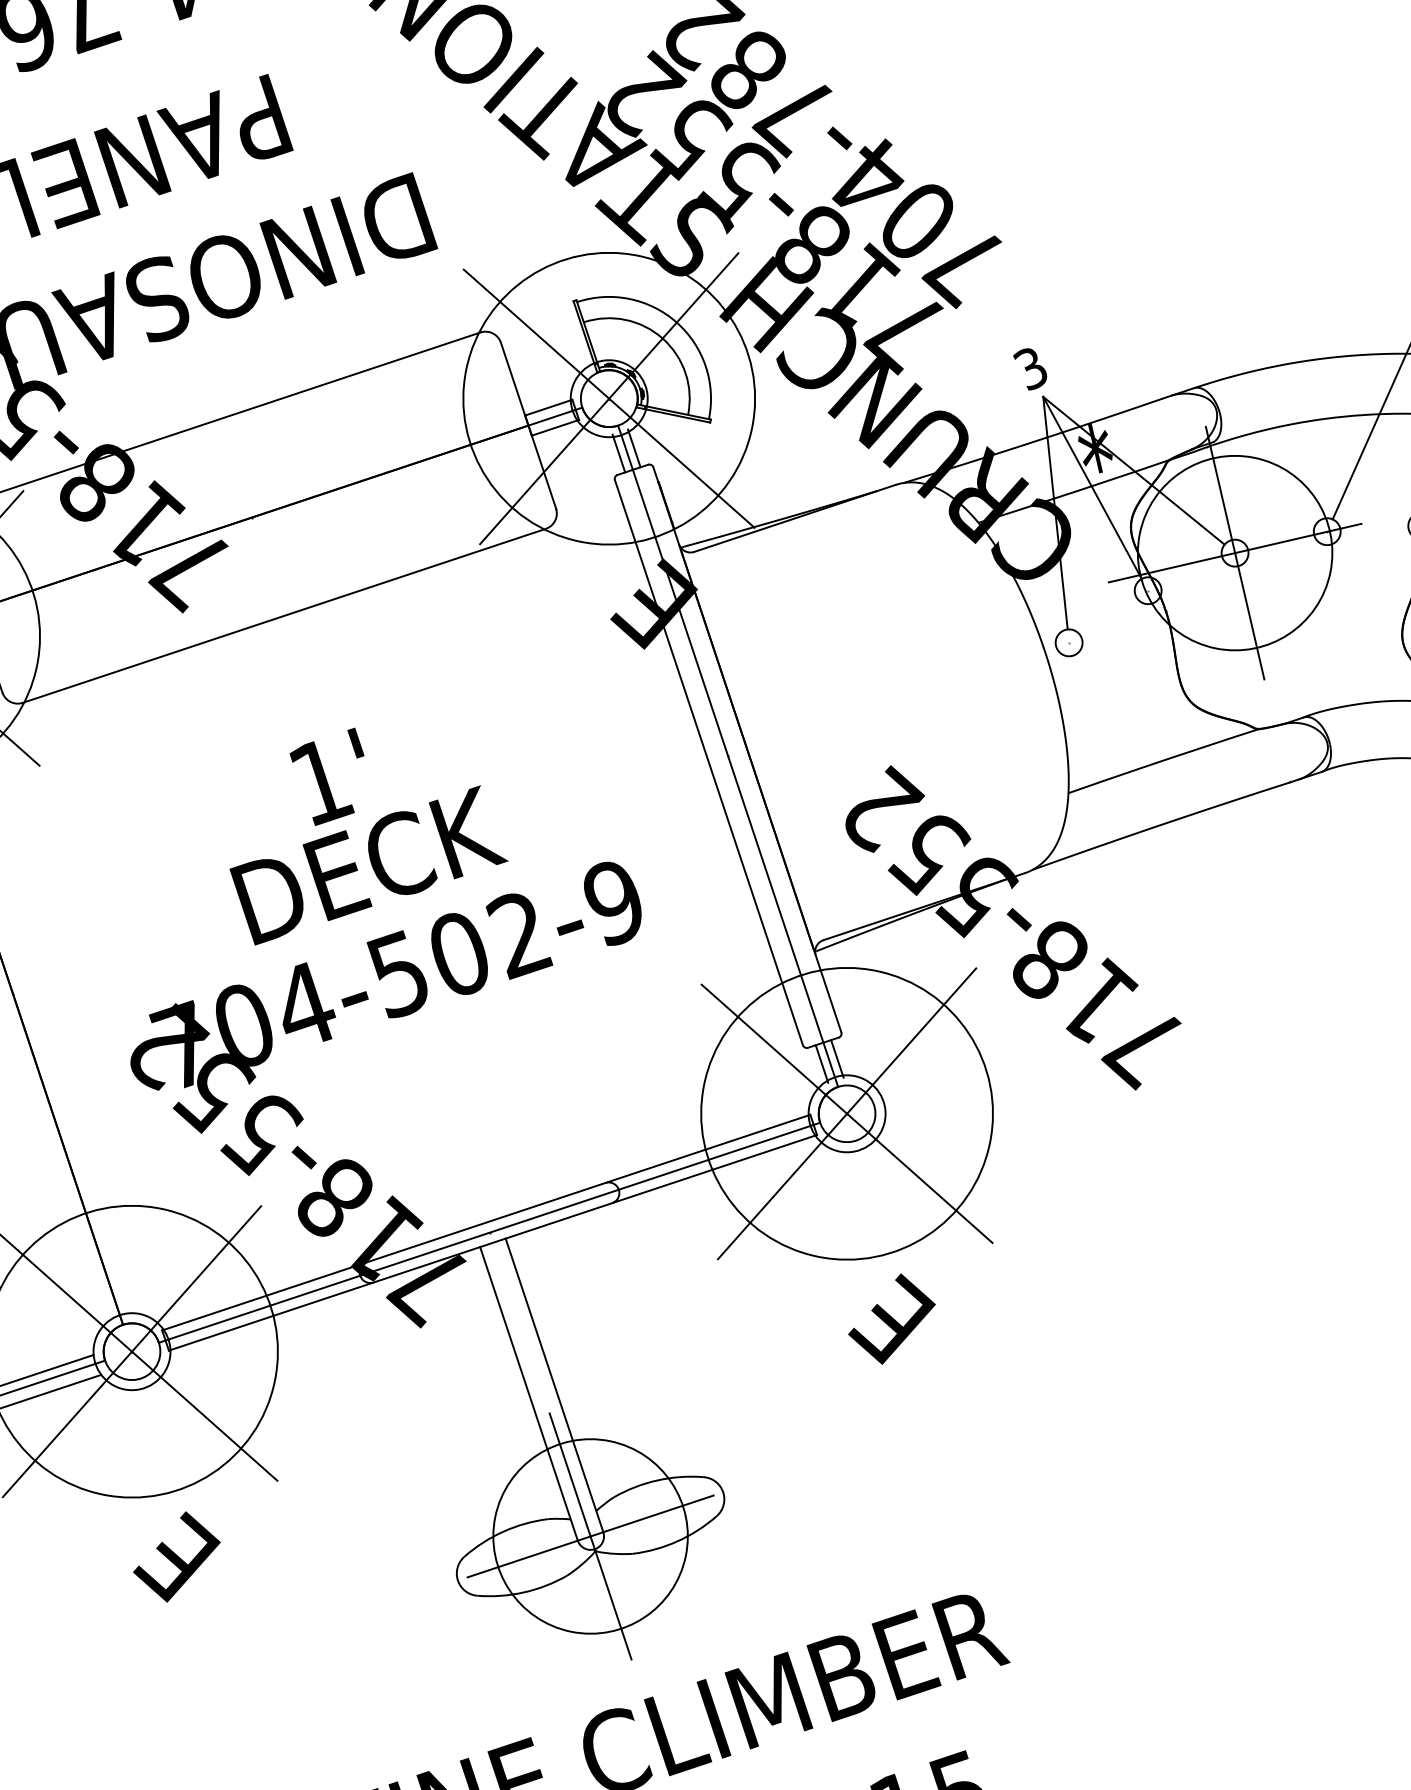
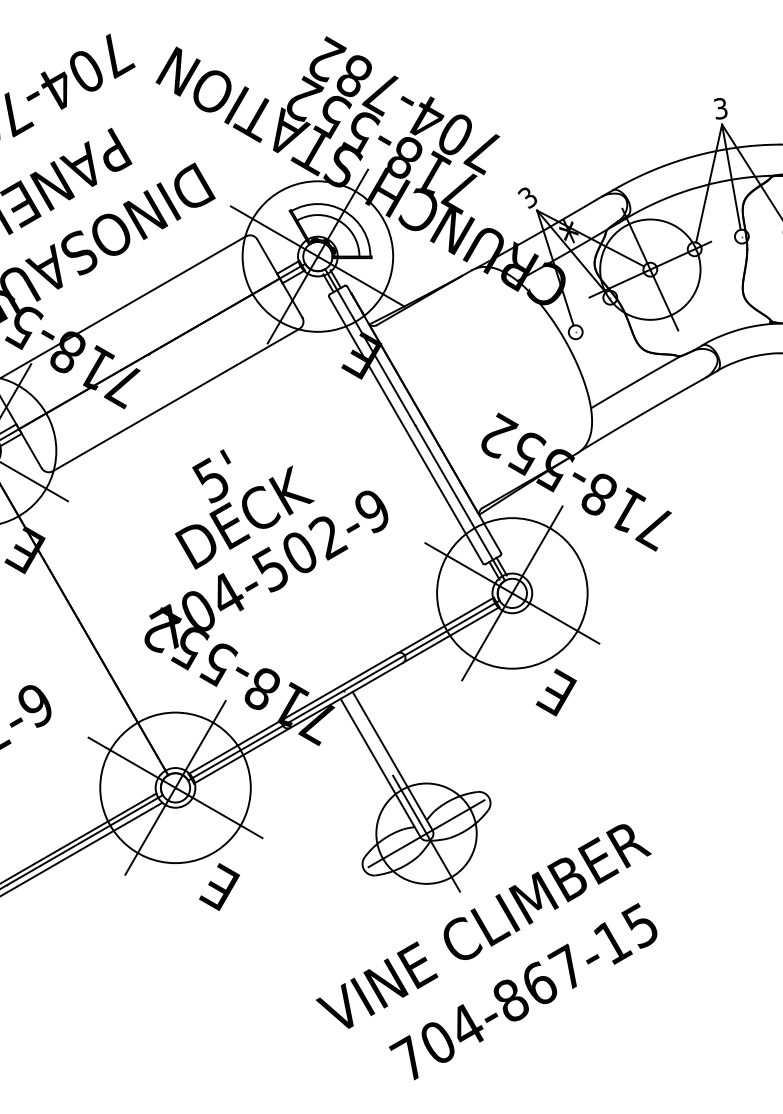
text: (321, 782) -> (212, 480), 1' -> 5'

